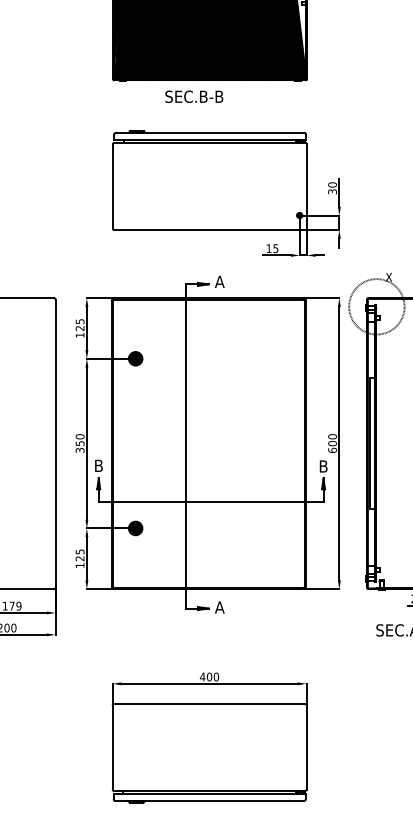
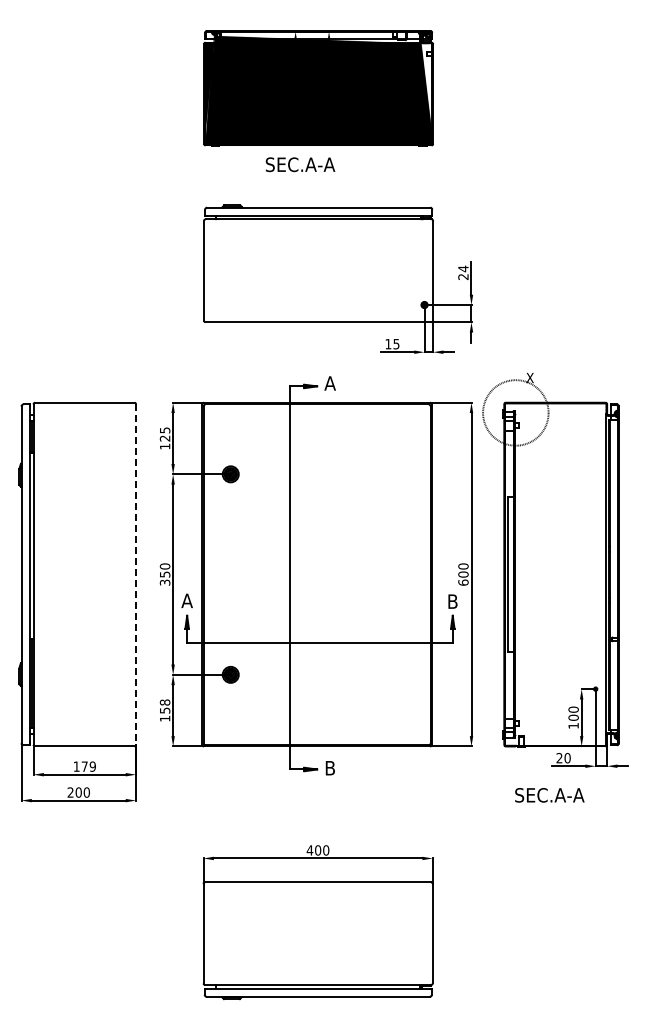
text: (211, 96) -> (320, 164), SEC.B-B -> SEC.A-A
text: (332, 187) -> (463, 272), 30 -> 24
line: (55, 444) -> (136, 575), solid -> dashed
text: (98, 465) -> (186, 600), B -> A
text: (79, 555) -> (164, 706), 125 -> 158
text: (219, 607) -> (329, 768), A -> B

